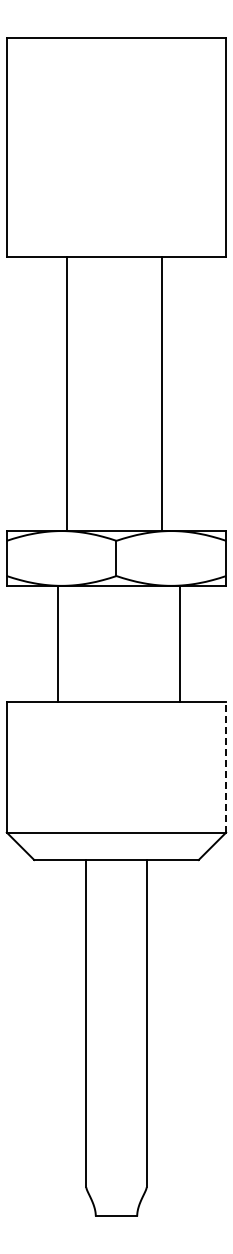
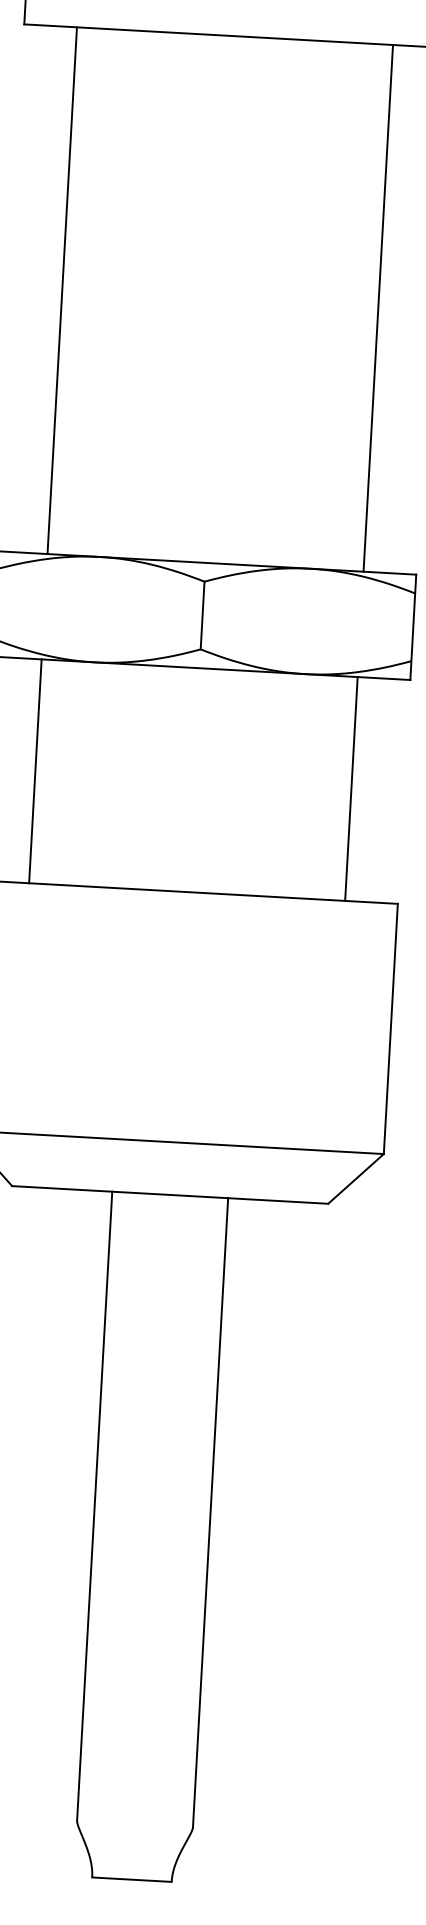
line: (67, 393) -> (62, 289), moved
line: (161, 393) -> (377, 307), moved
line: (58, 643) -> (35, 770), moved
line: (179, 643) -> (351, 787), moved
line: (226, 767) -> (391, 1029), dashed -> solid

